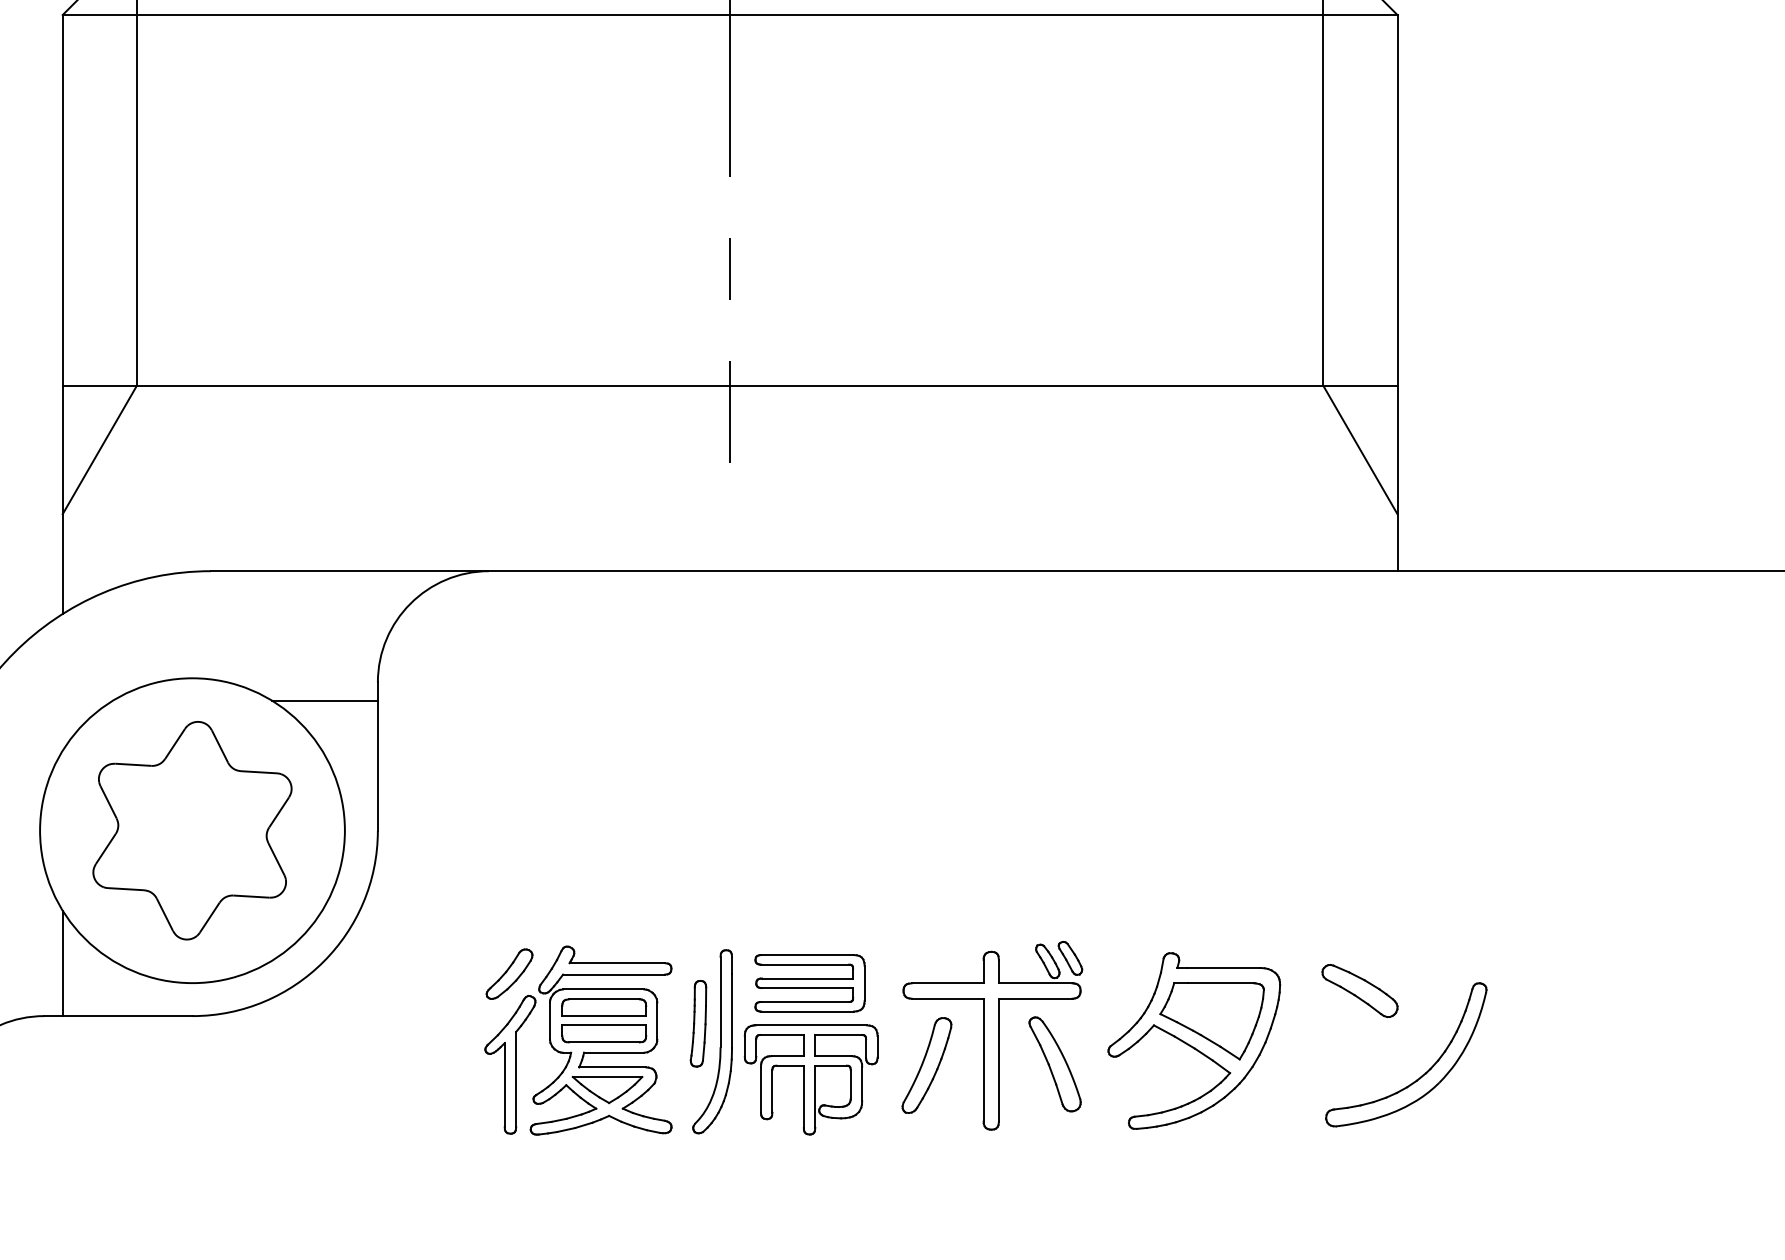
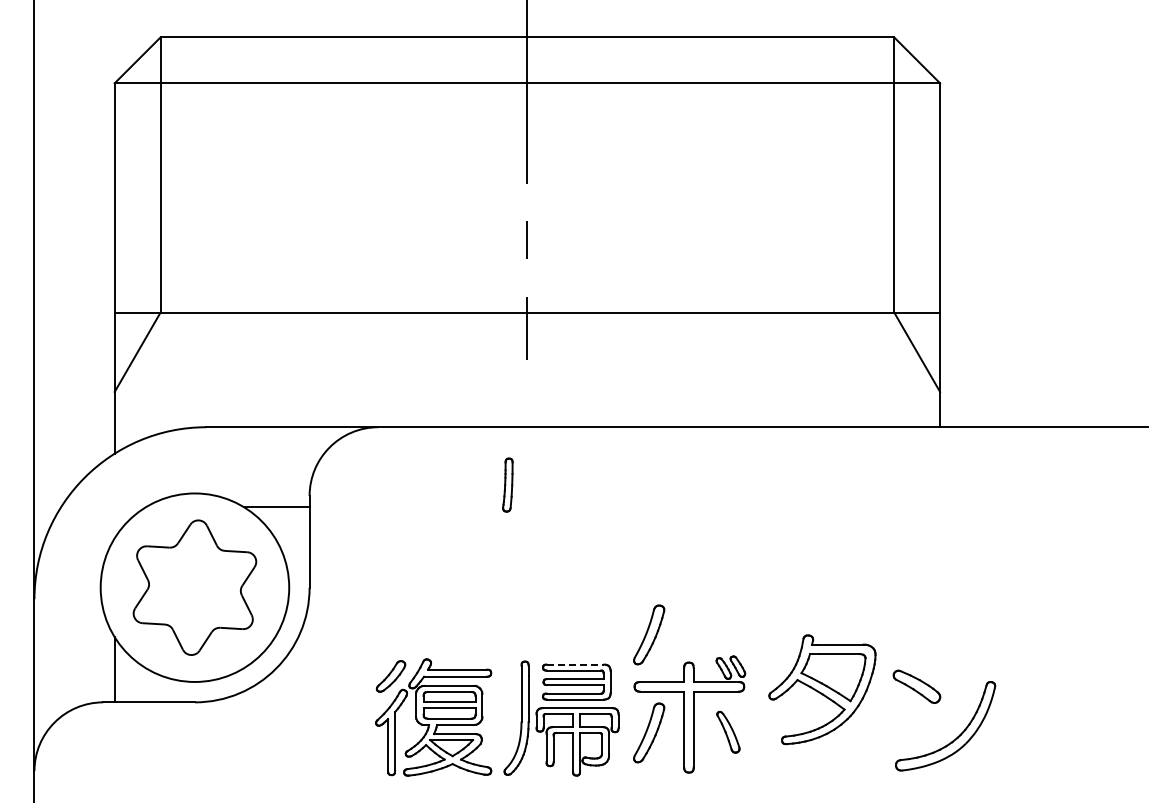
part: (927, 906) -> (649, 634), added
line: (807, 954) -> (575, 664), solid -> dashed
part: (697, 1022) -> (507, 484), moved
part: (1194, 1040) -> (822, 689), moved
part: (1055, 1064) -> (728, 732), size x0.7

